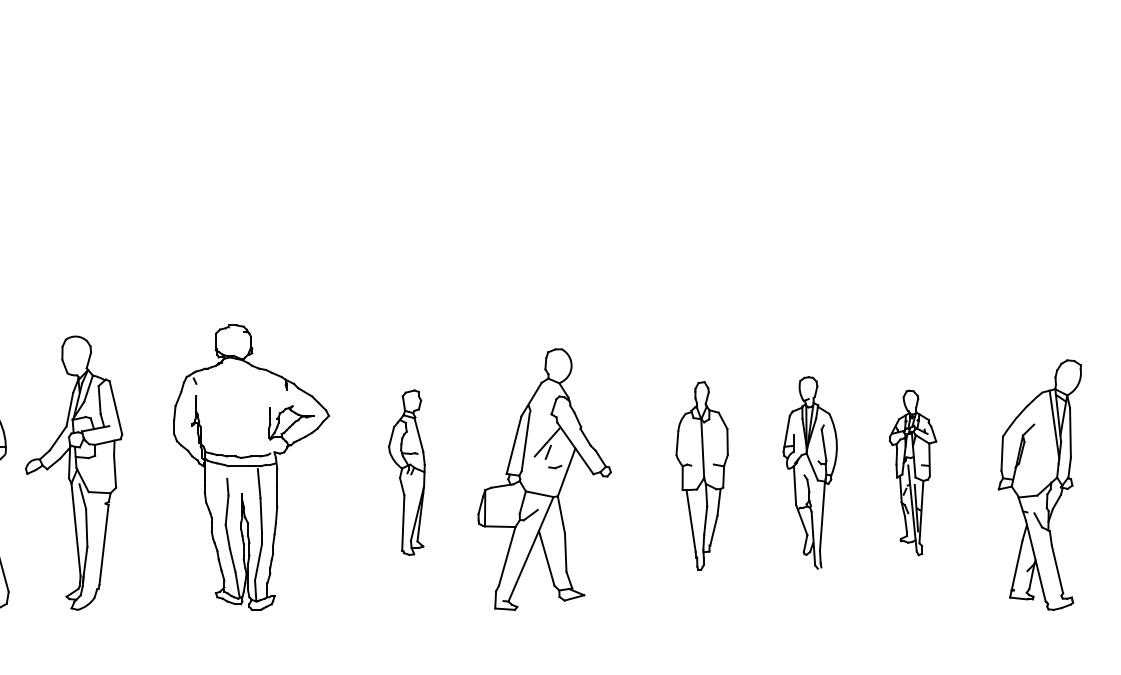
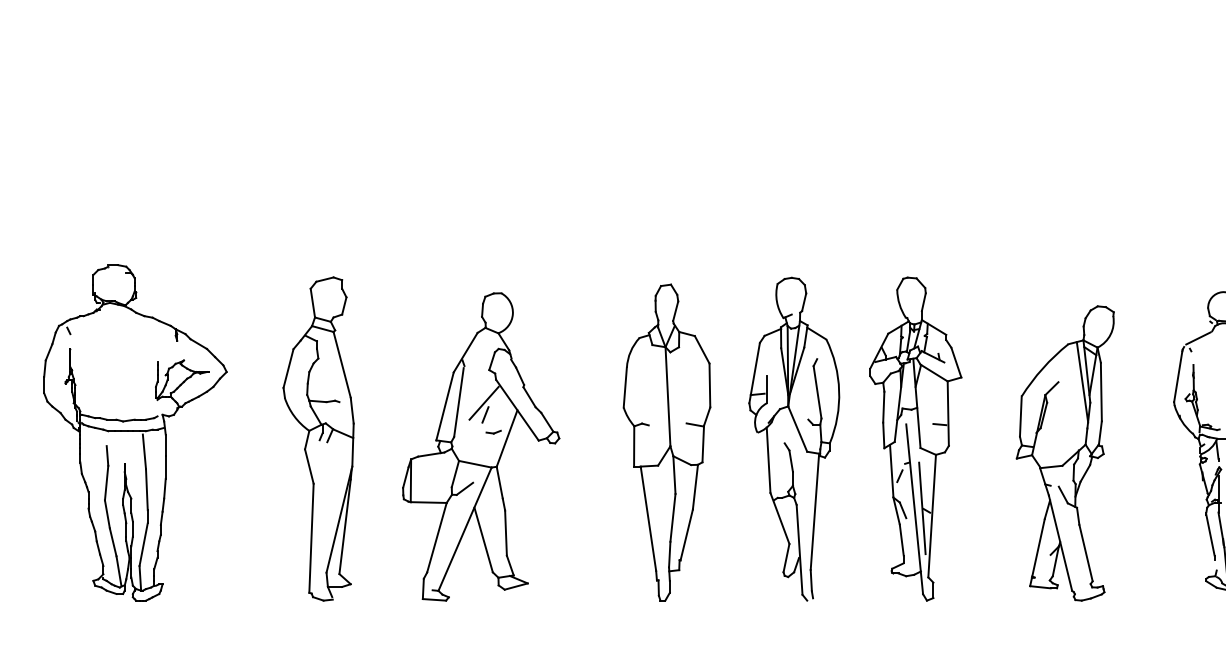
part: (406, 472) -> (318, 438), size x1.67
part: (810, 472) -> (794, 438), size x1.43
part: (912, 472) -> (915, 438), size x1.67
part: (701, 475) -> (666, 442), size x1.43

